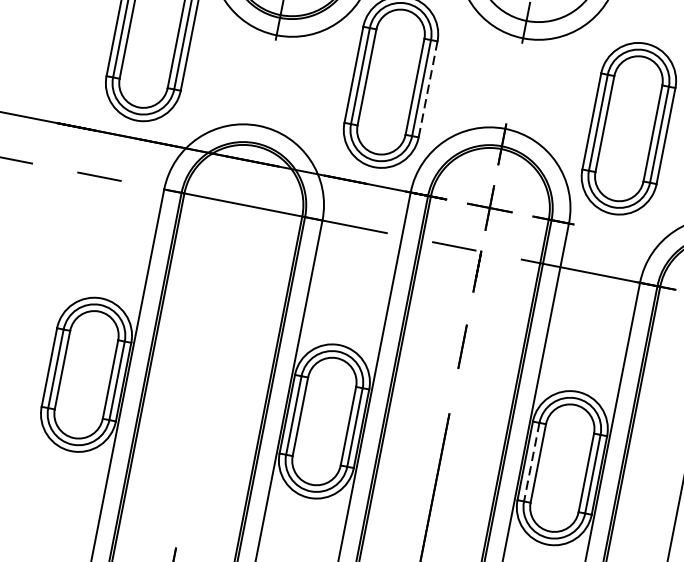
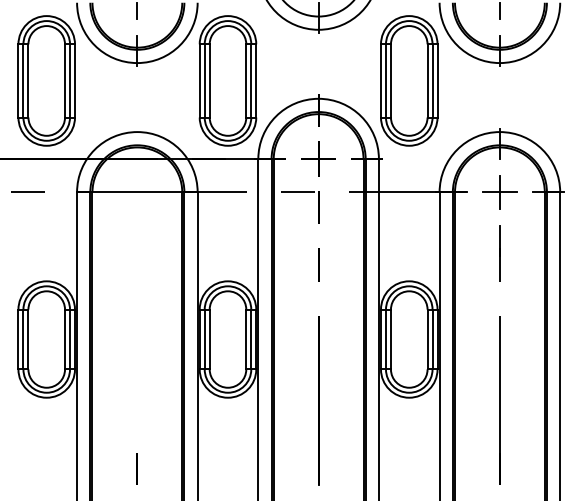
line: (428, 88) -> (256, 80), dashed -> solid
line: (531, 462) -> (385, 339), dashed -> solid

